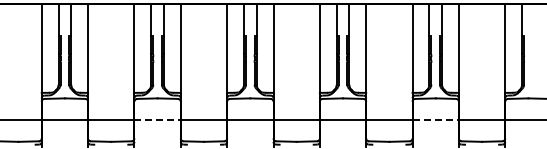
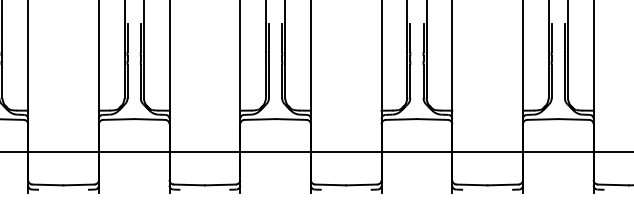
line: (158, 120) -> (135, 152), dashed -> solid
line: (436, 120) -> (559, 152), dashed -> solid

